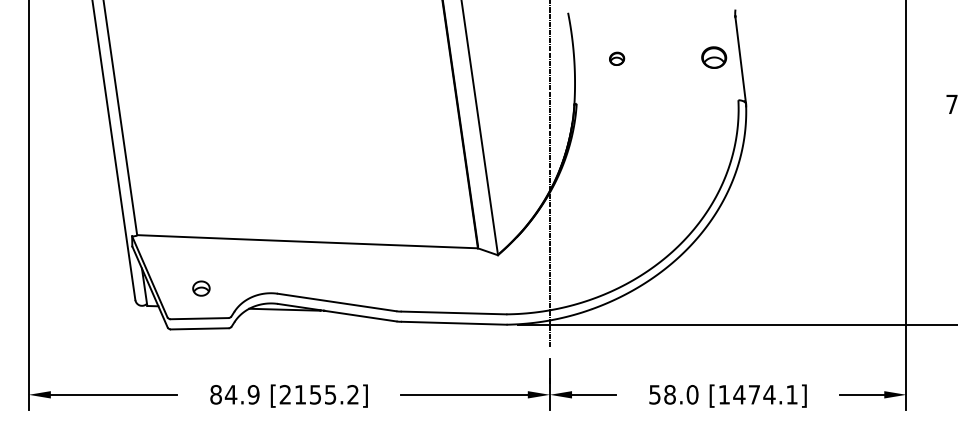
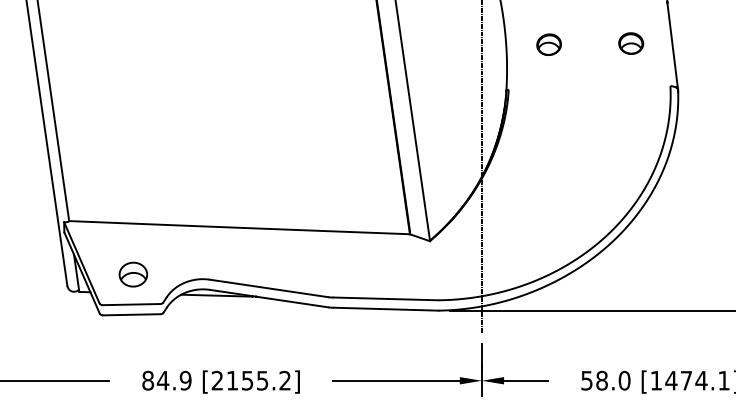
part: (714, 57) -> (631, 43), moved
part: (616, 58) -> (548, 44), size x1.67
part: (201, 288) -> (133, 274), size x1.67

